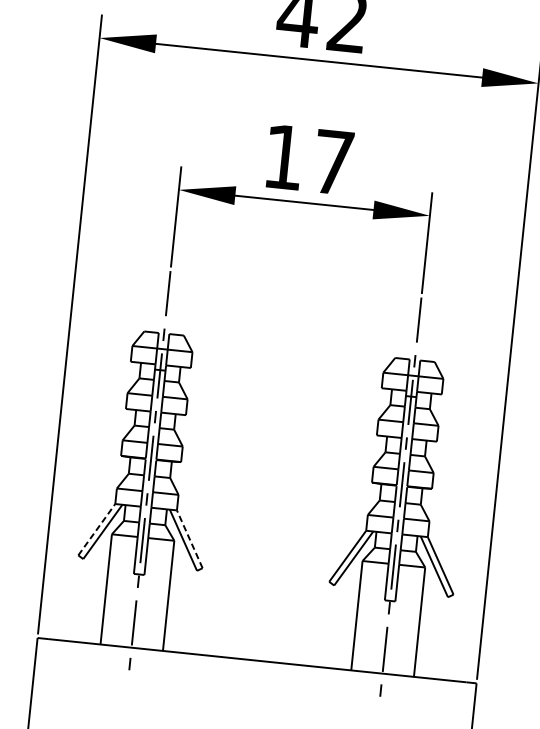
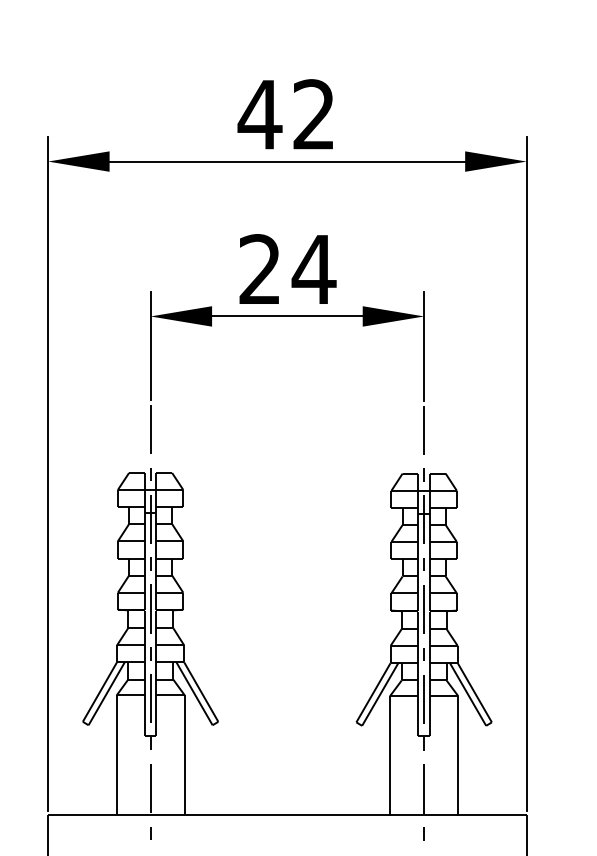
text: (309, 158) -> (287, 268), 17 -> 24
line: (97, 529) -> (100, 691), dashed -> solid
line: (190, 538) -> (201, 691), dashed -> solid

